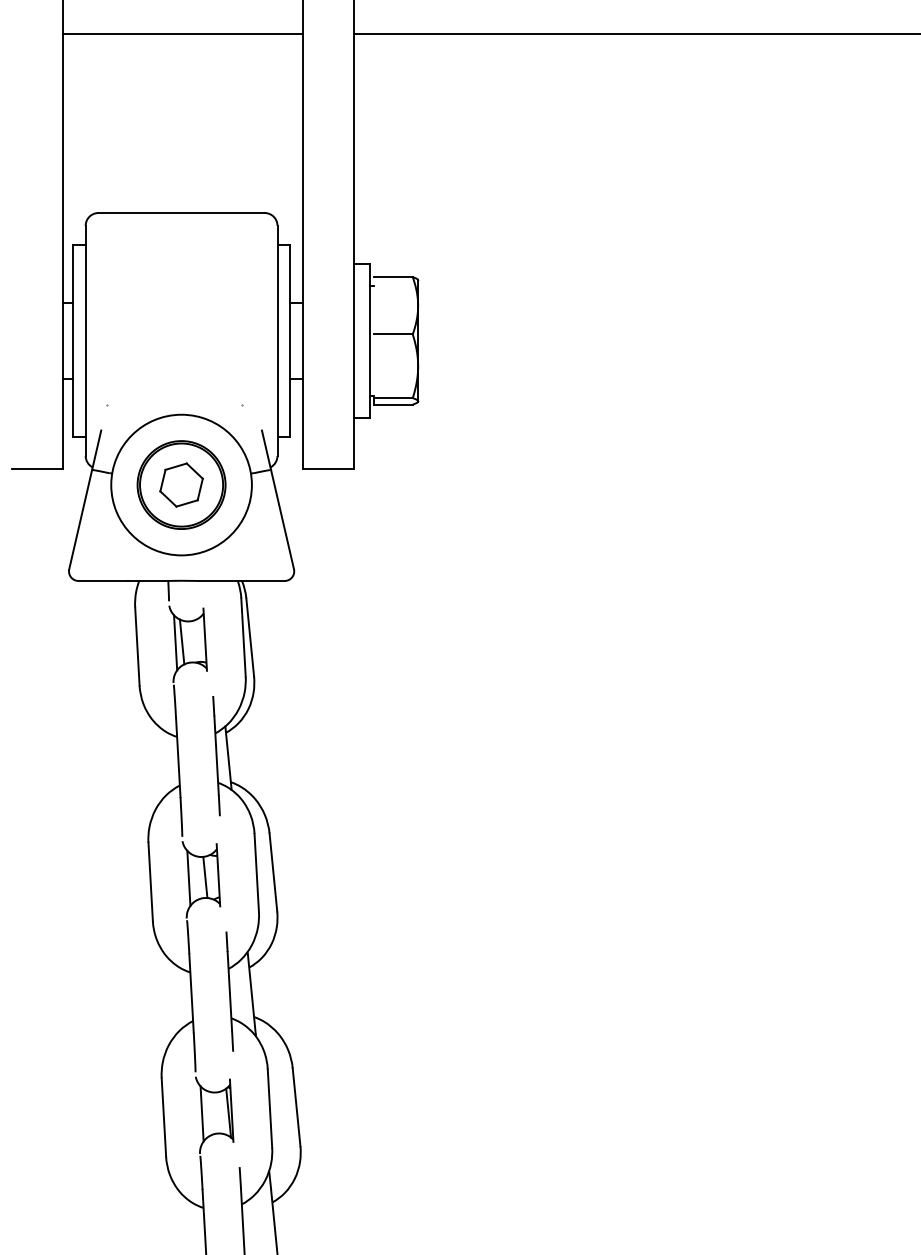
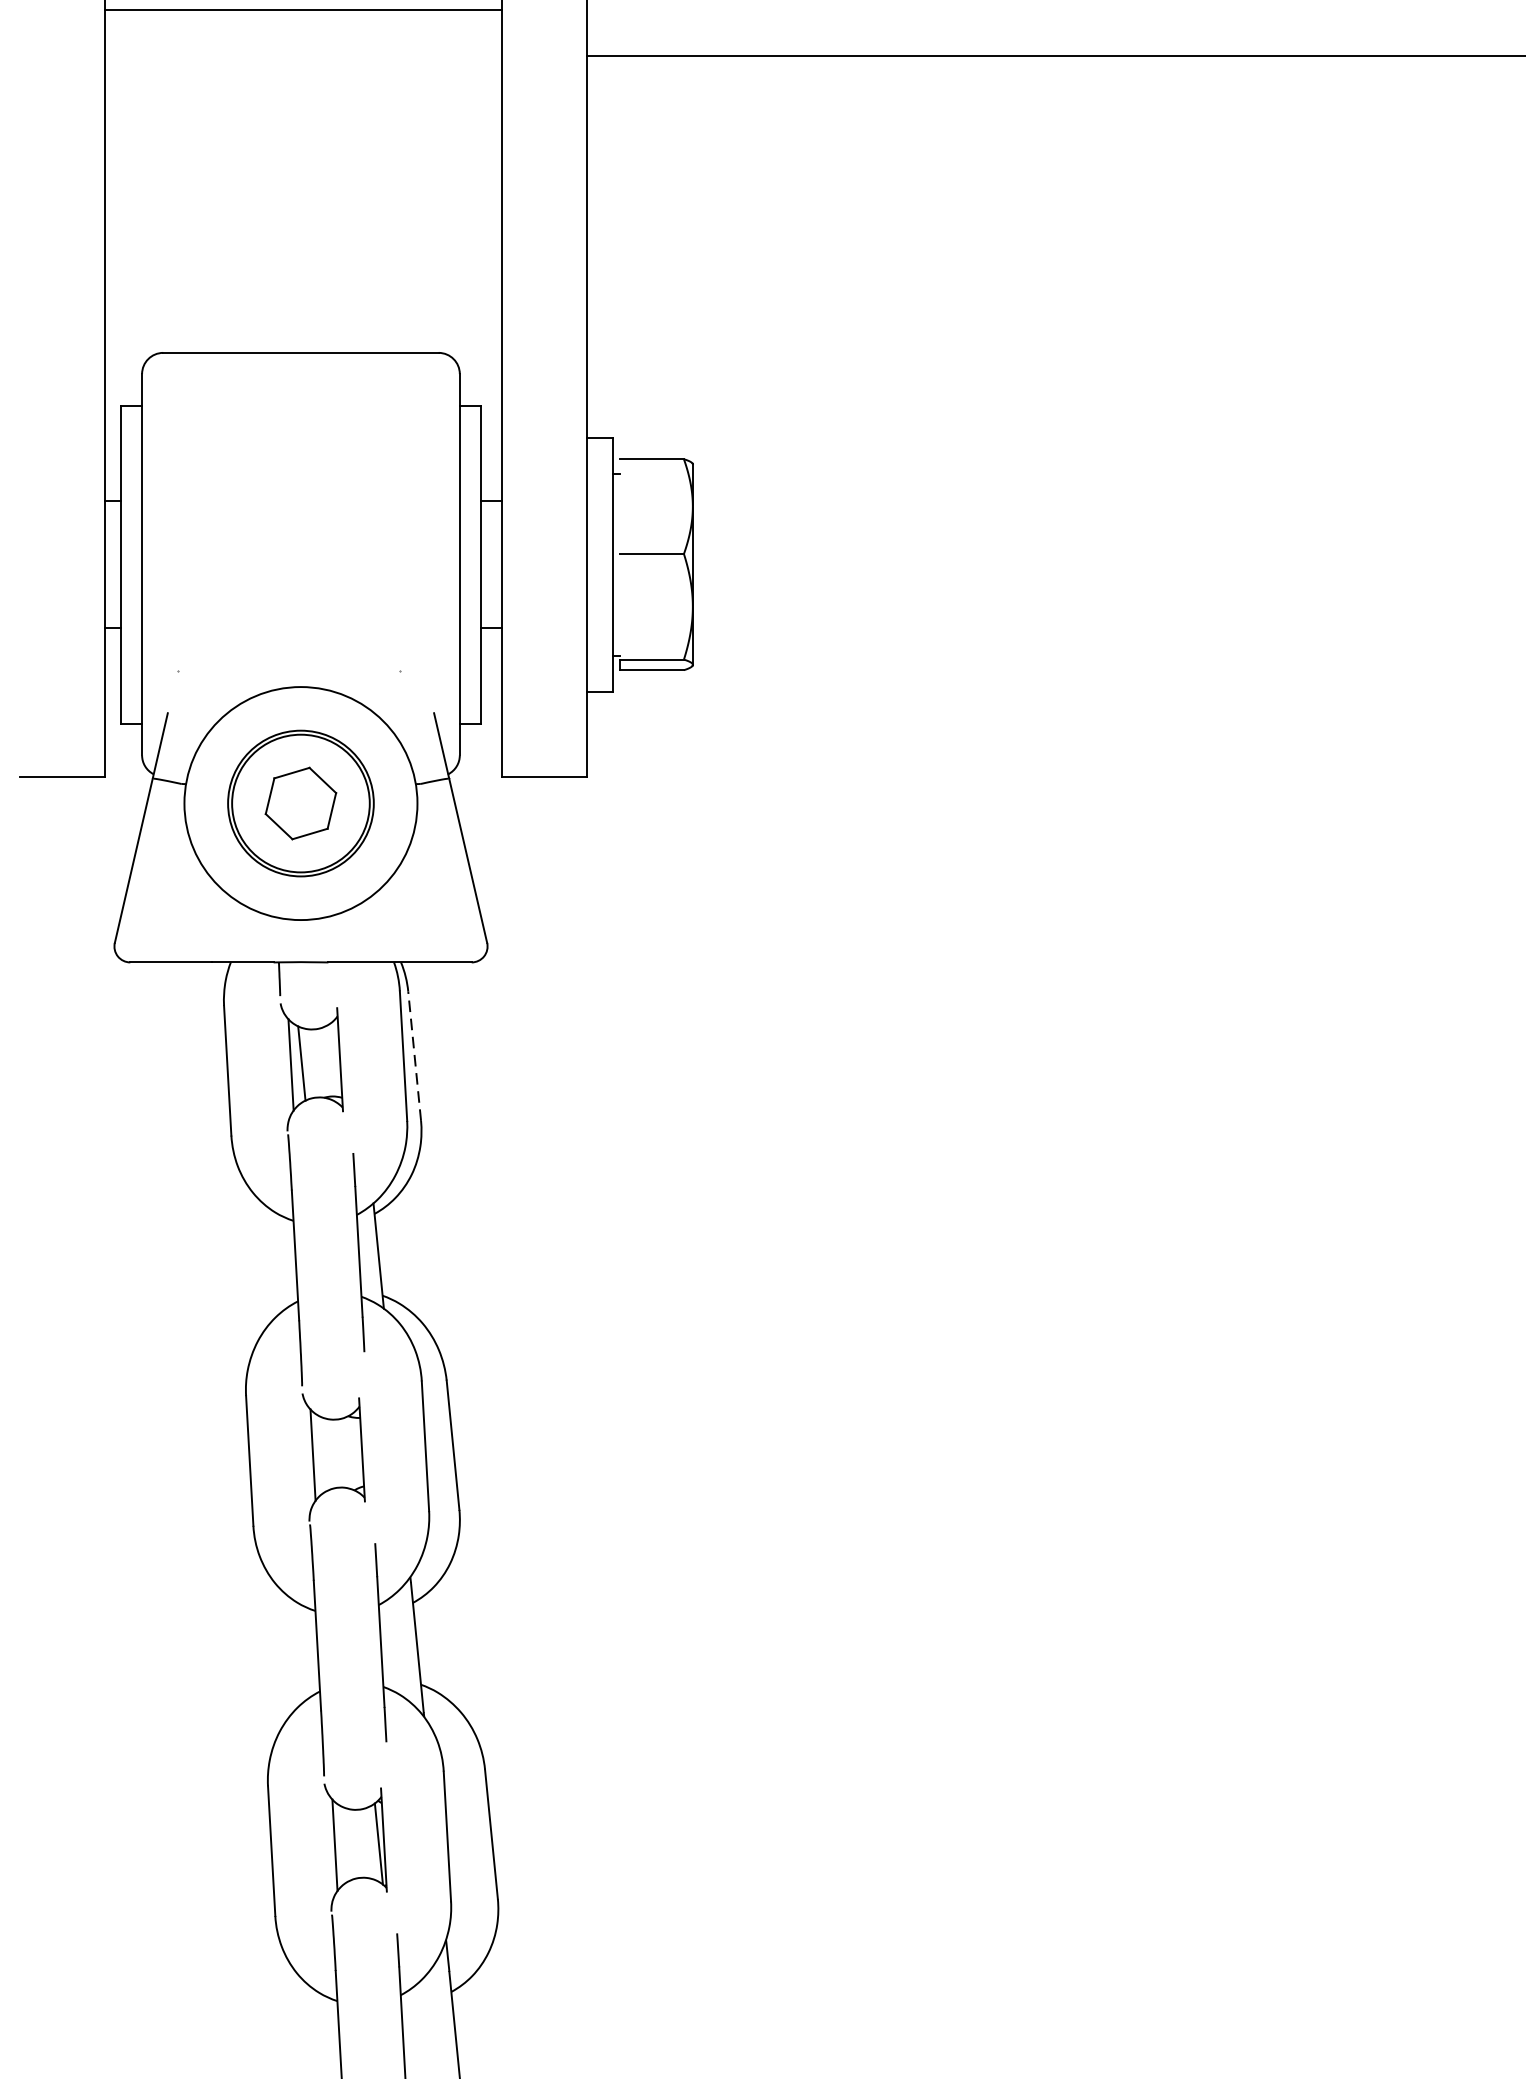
line: (183, 33) -> (304, 9), moved
line: (250, 637) -> (415, 1056), solid -> dashed
line: (205, 877) -> (340, 1453), removed

